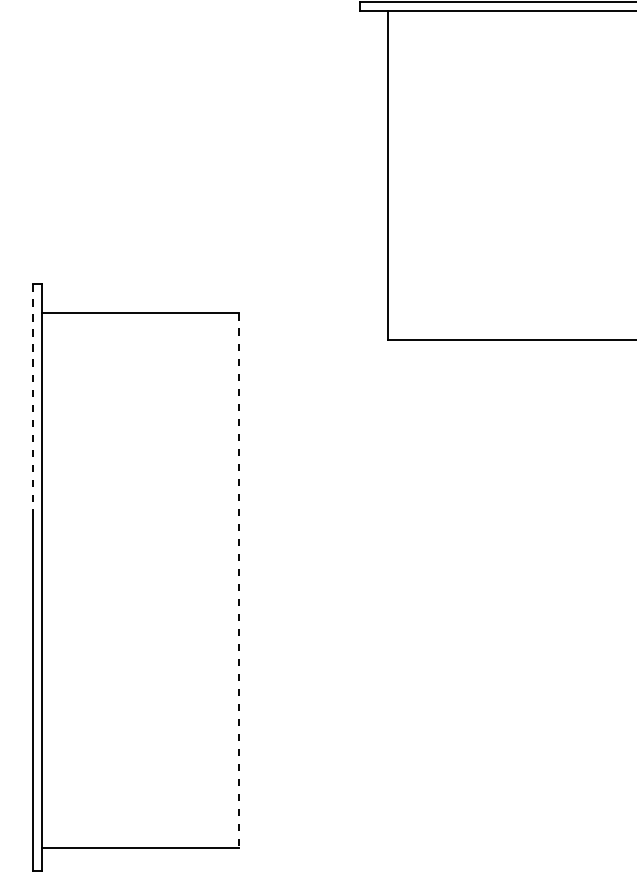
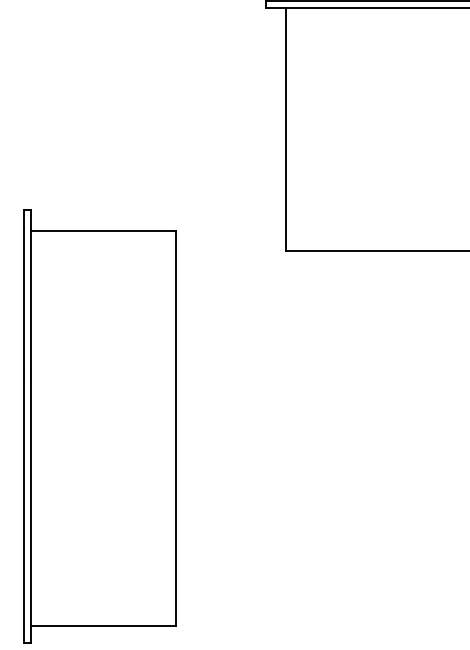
line: (32, 397) -> (23, 293), dashed -> solid
line: (239, 581) -> (176, 429), dashed -> solid

